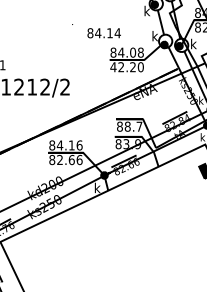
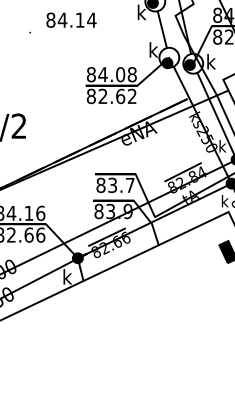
text: (103, 33) -> (70, 20), moved
text: (126, 67) -> (110, 96), 42.20 -> 82.62
text: (127, 126) -> (112, 185), 88.7 -> 83.7

